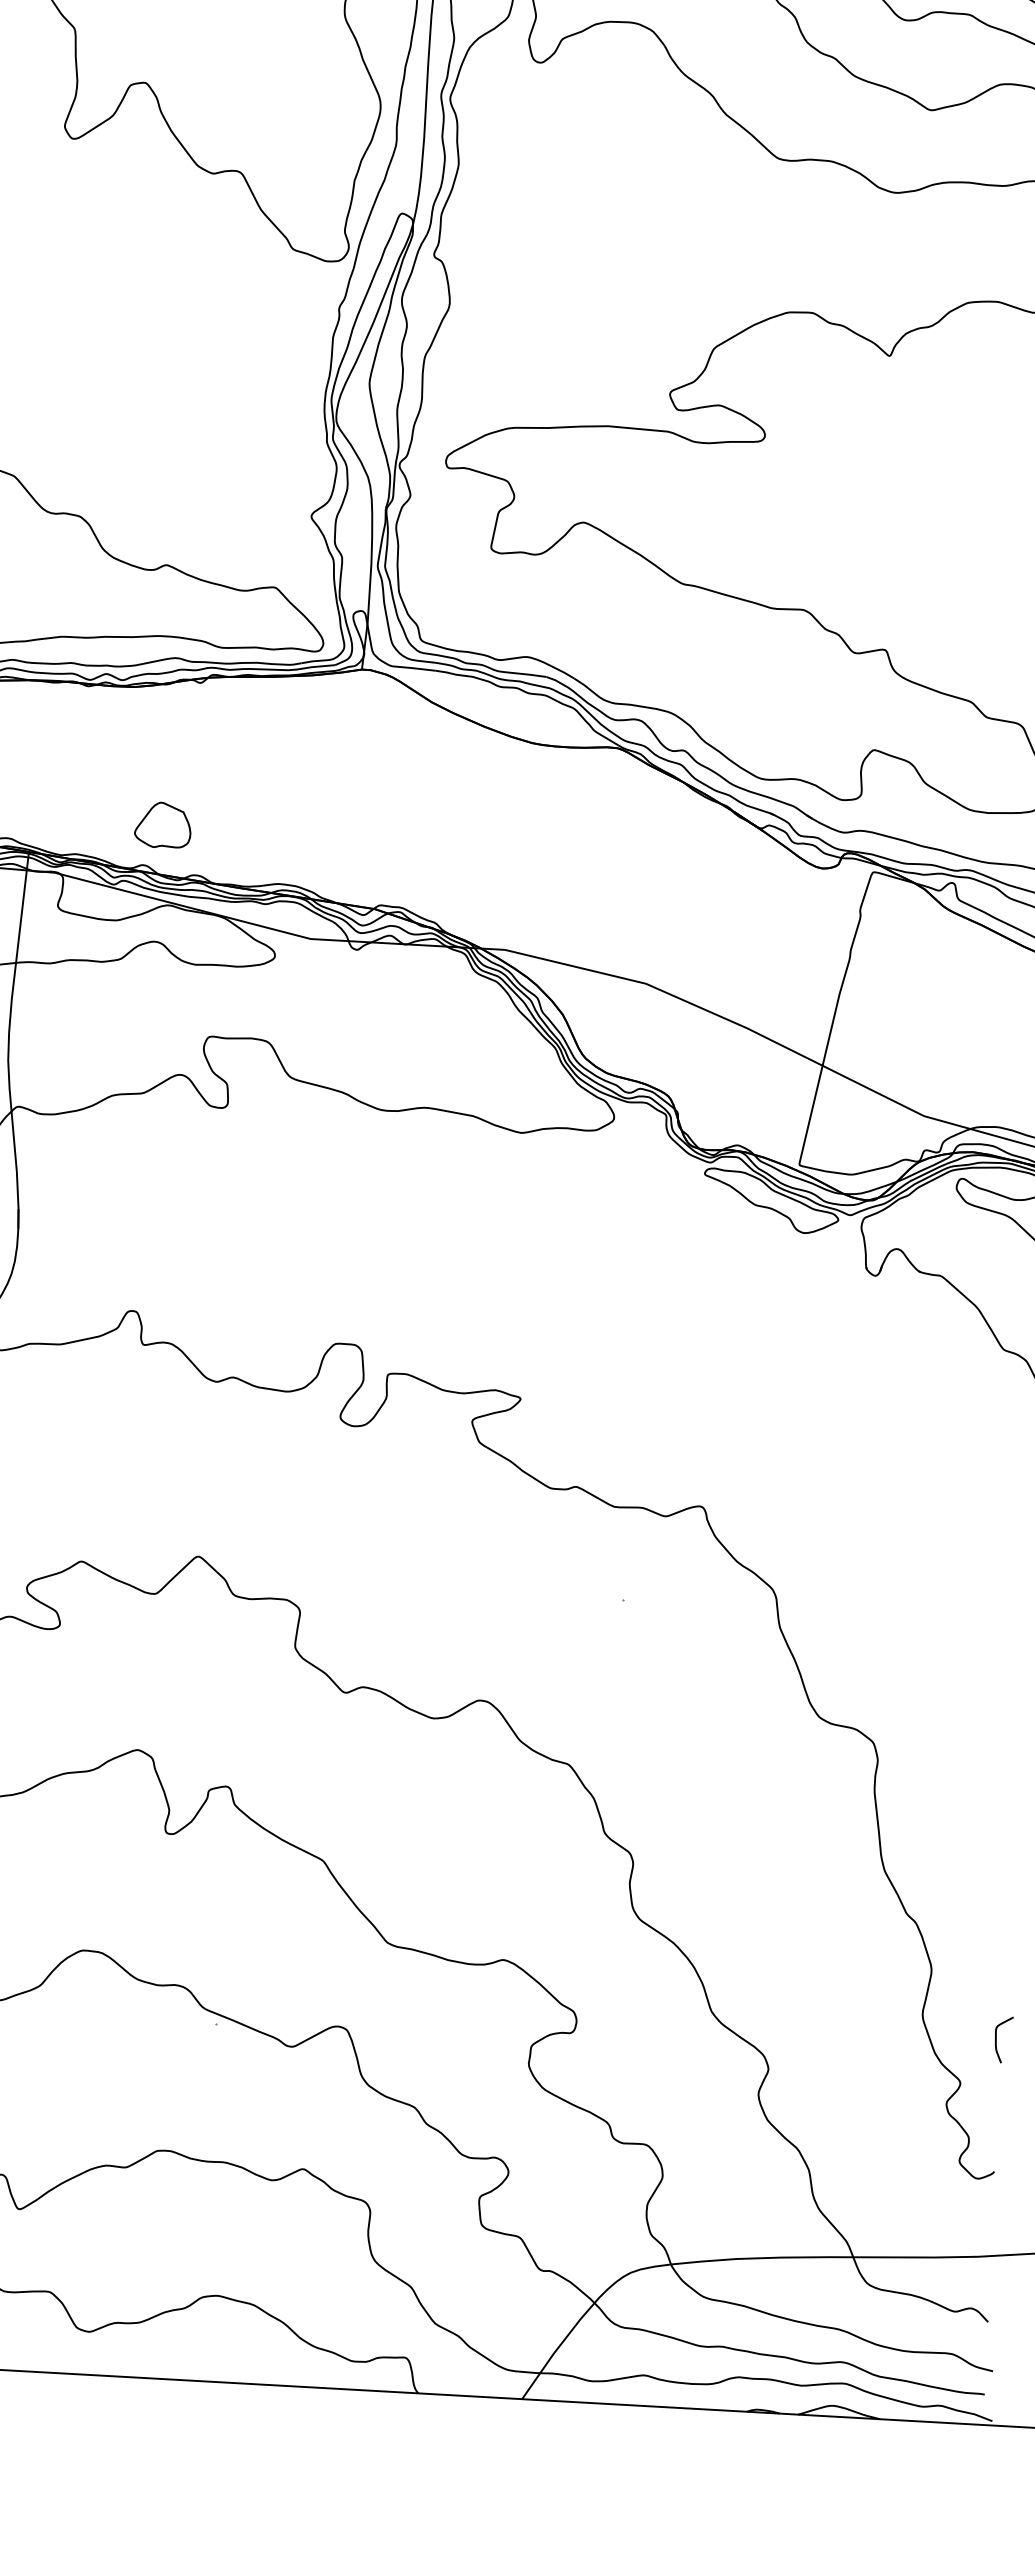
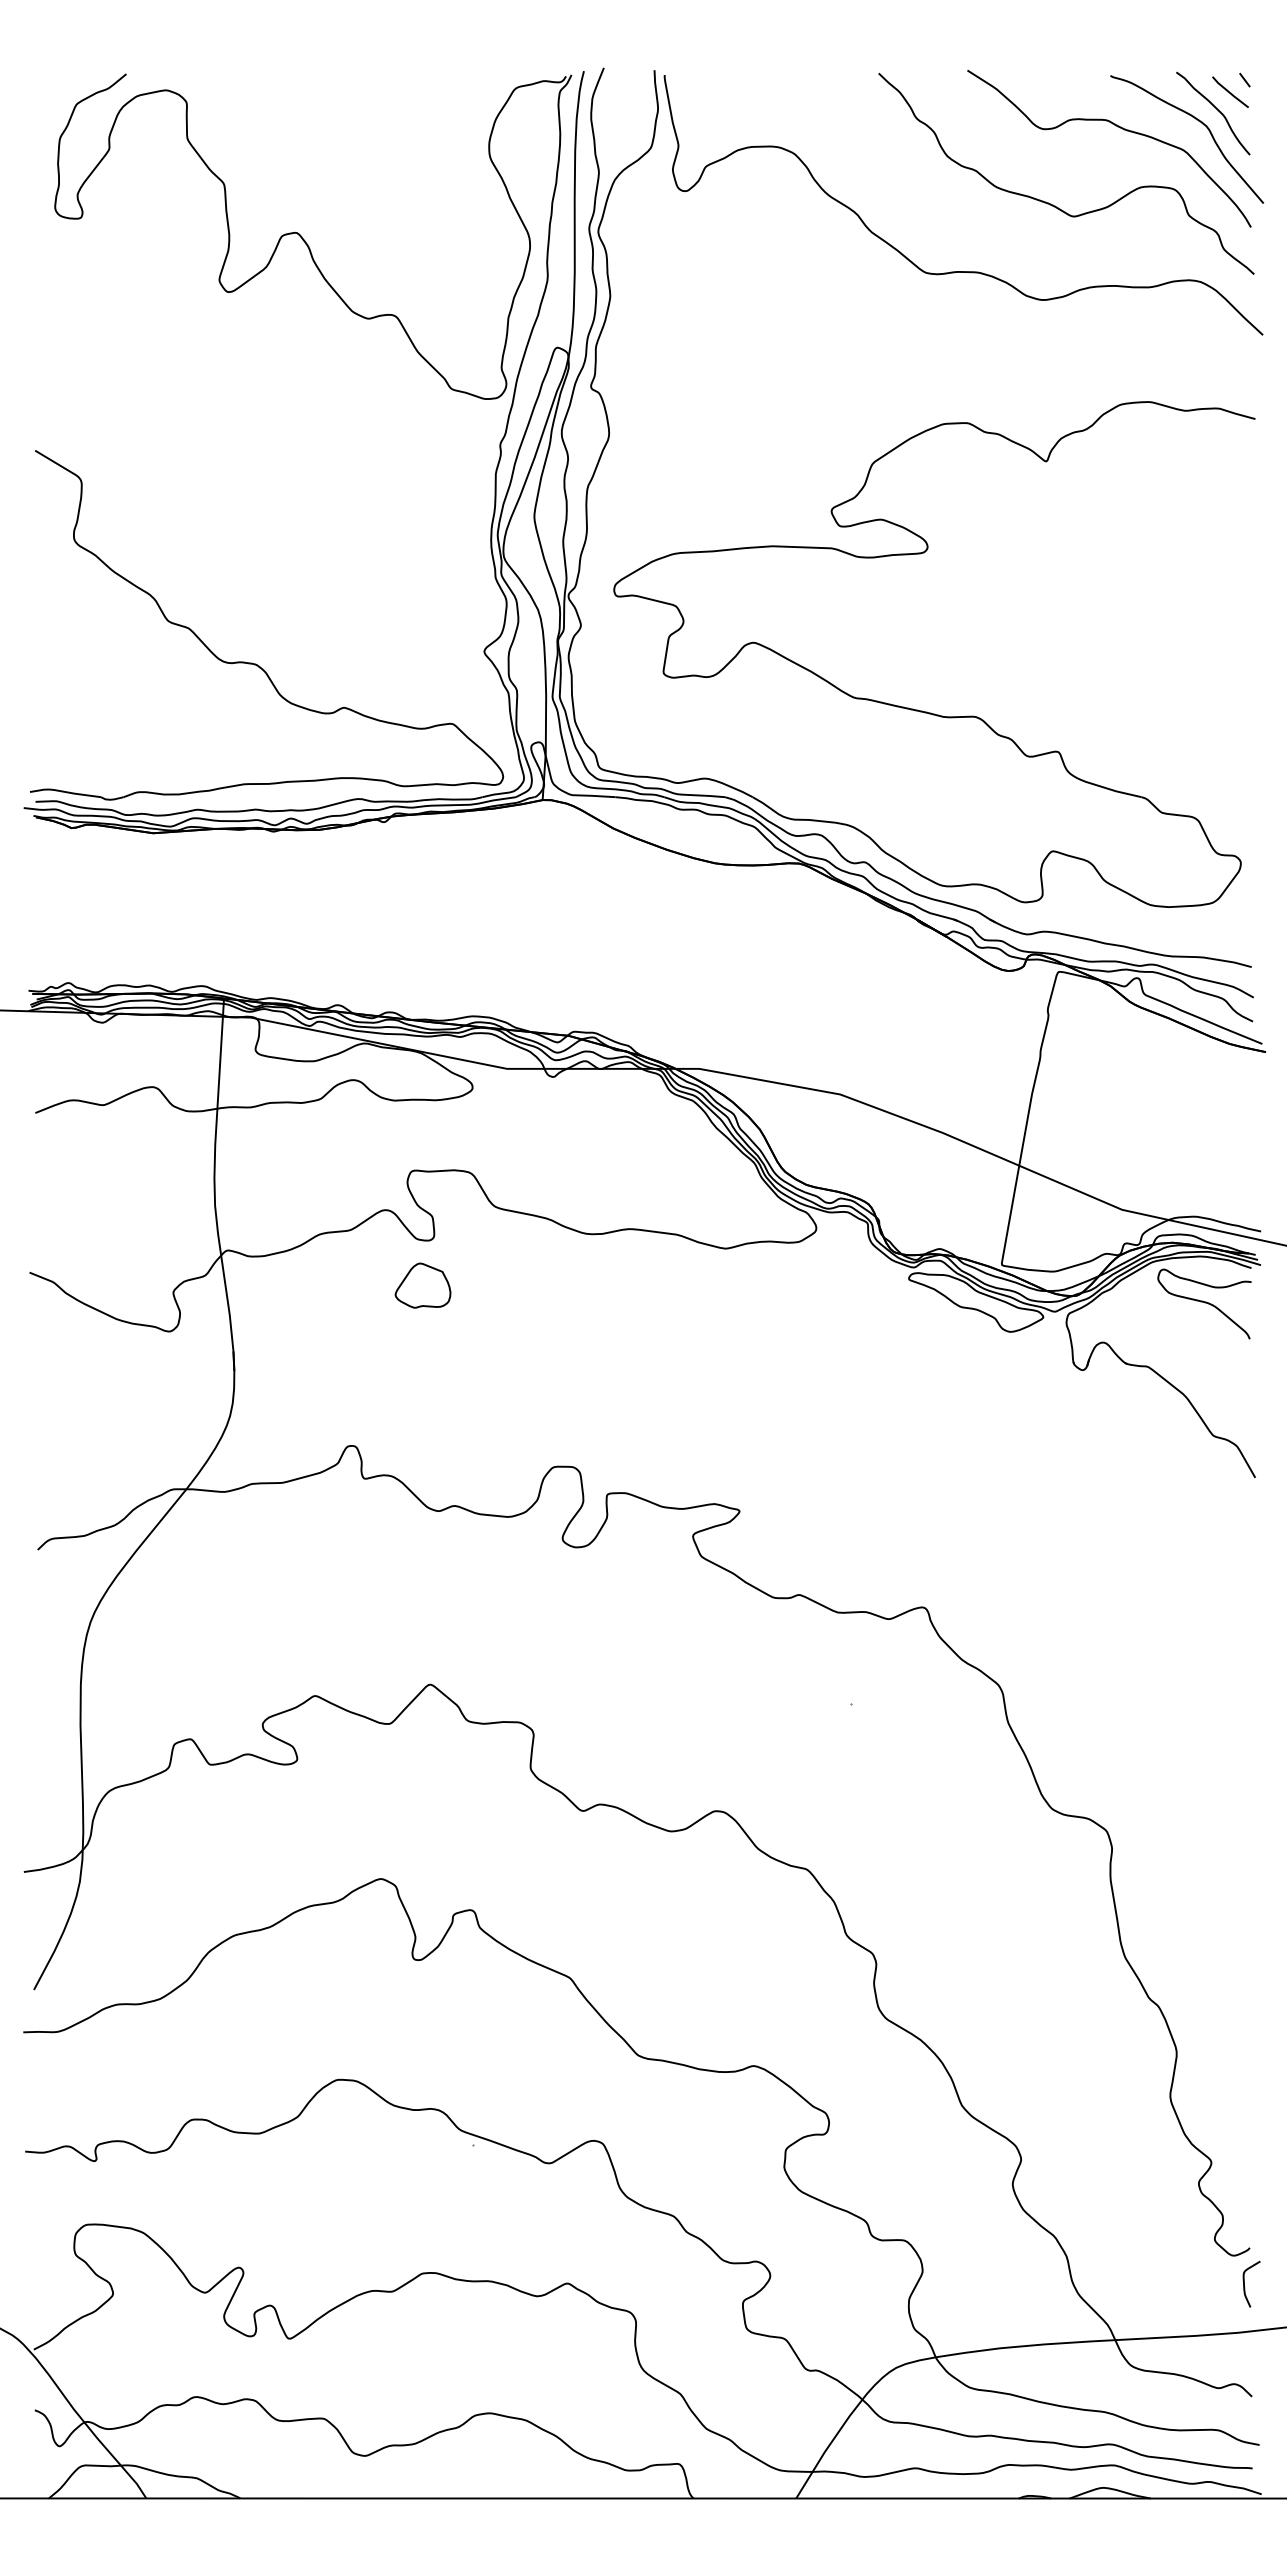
part: (162, 825) -> (422, 1285), moved
curve: (996, 2038) -> (1244, 2283), moved

